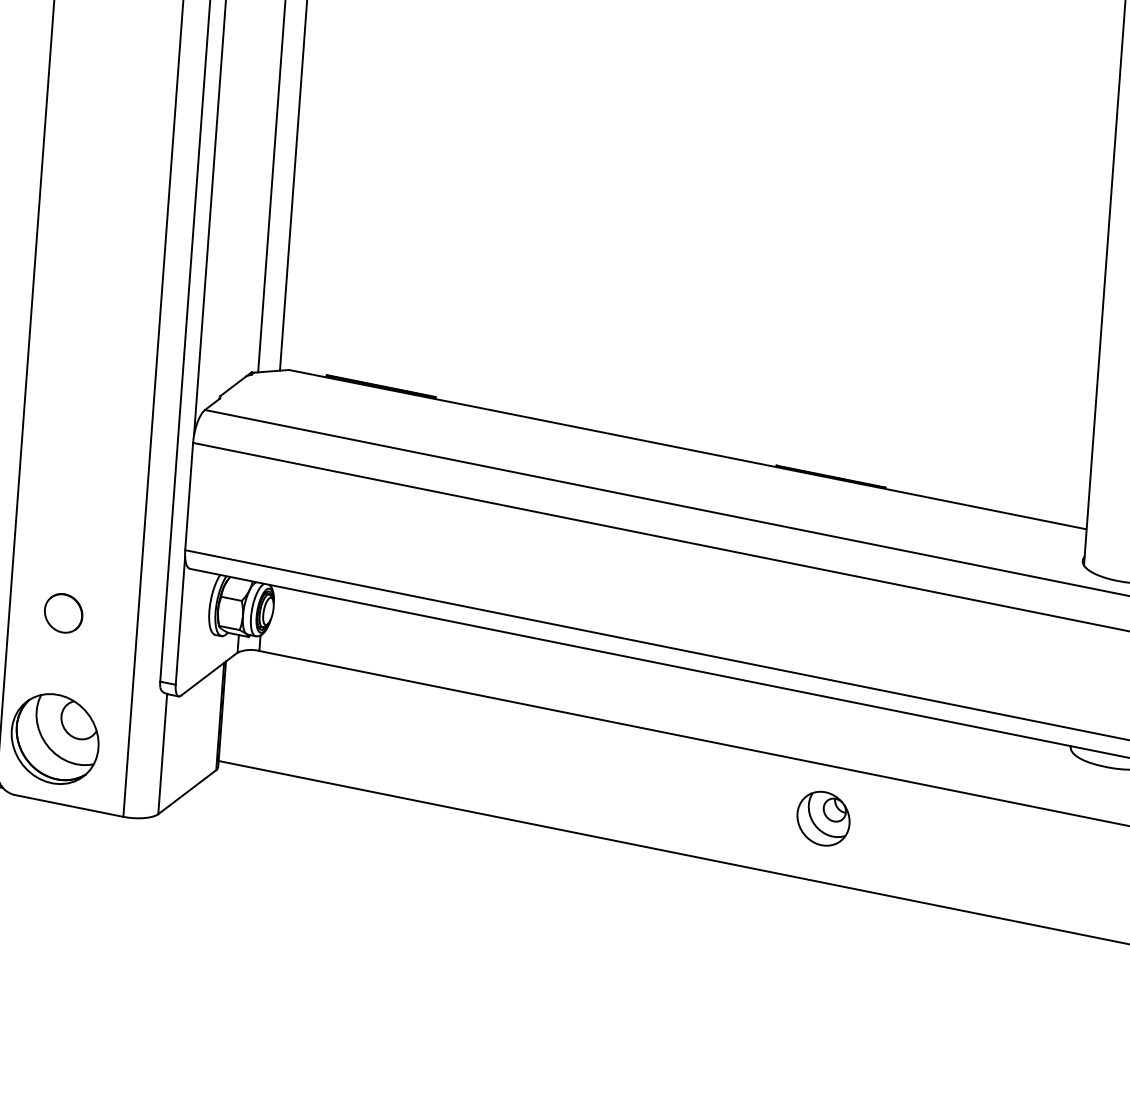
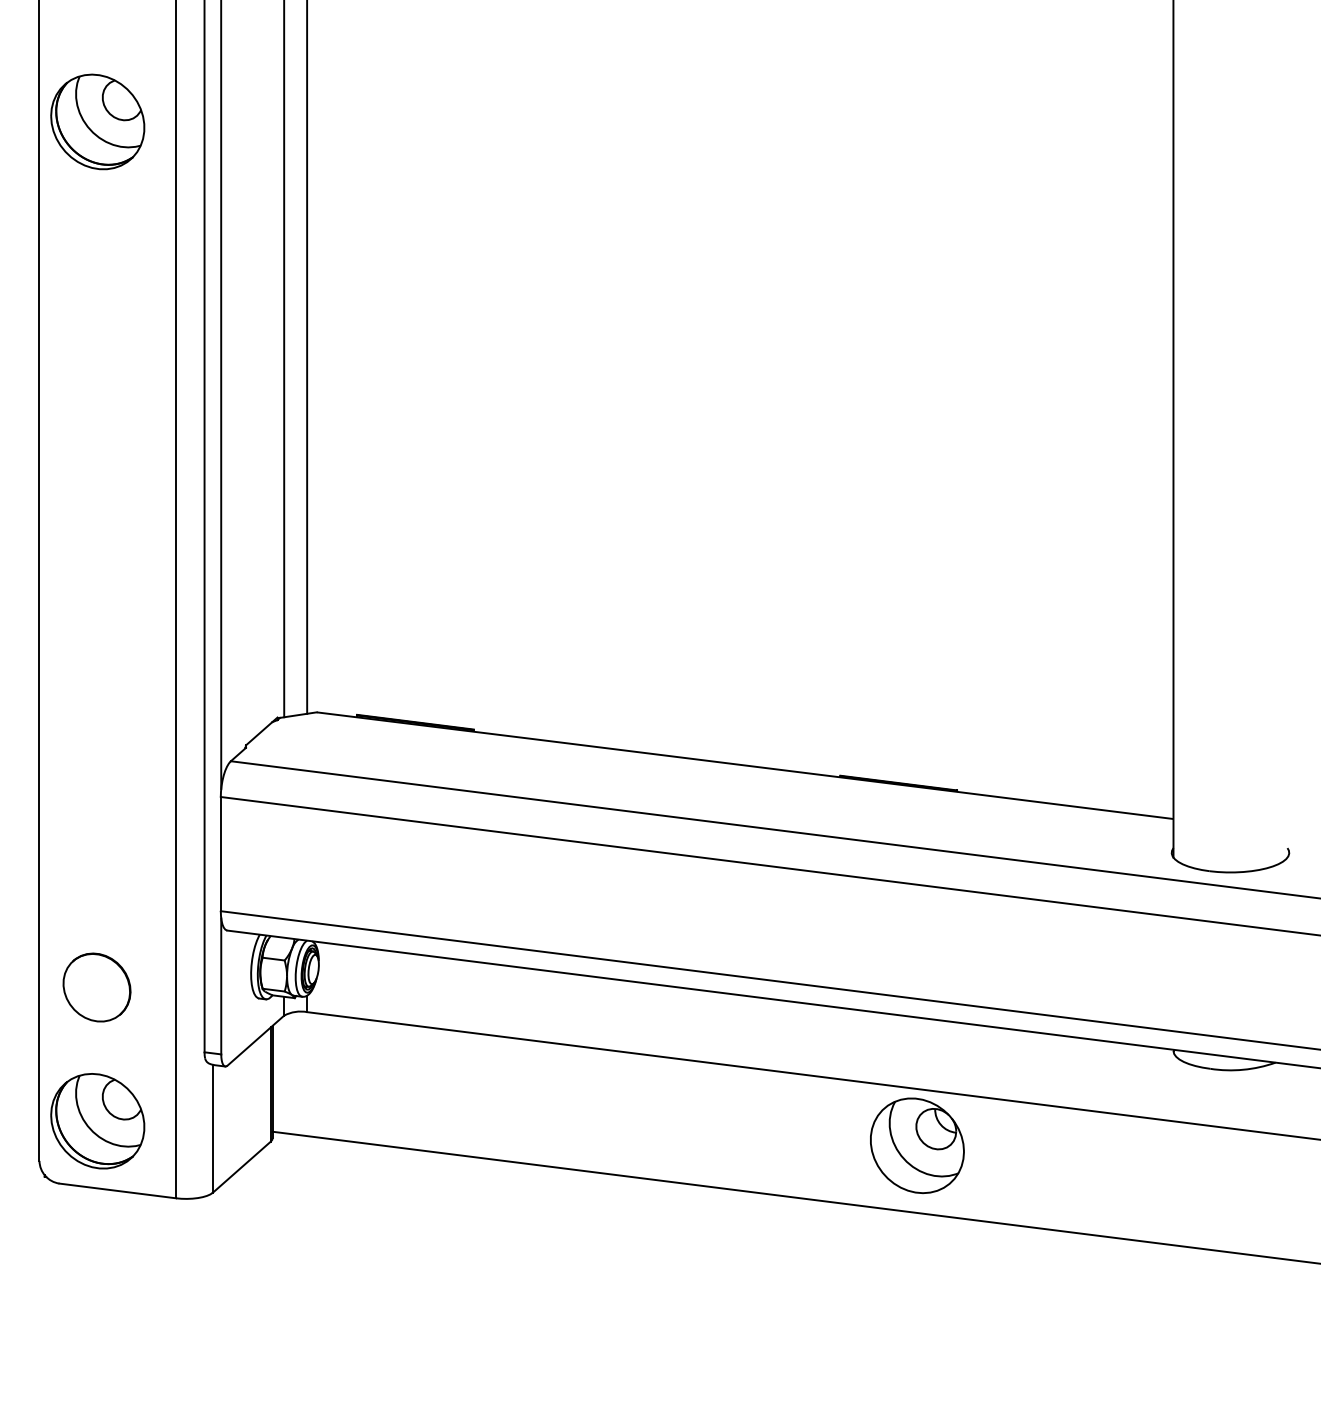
part: (63, 613) -> (96, 987), size x1.67
part: (823, 818) -> (917, 1145), size x1.67

